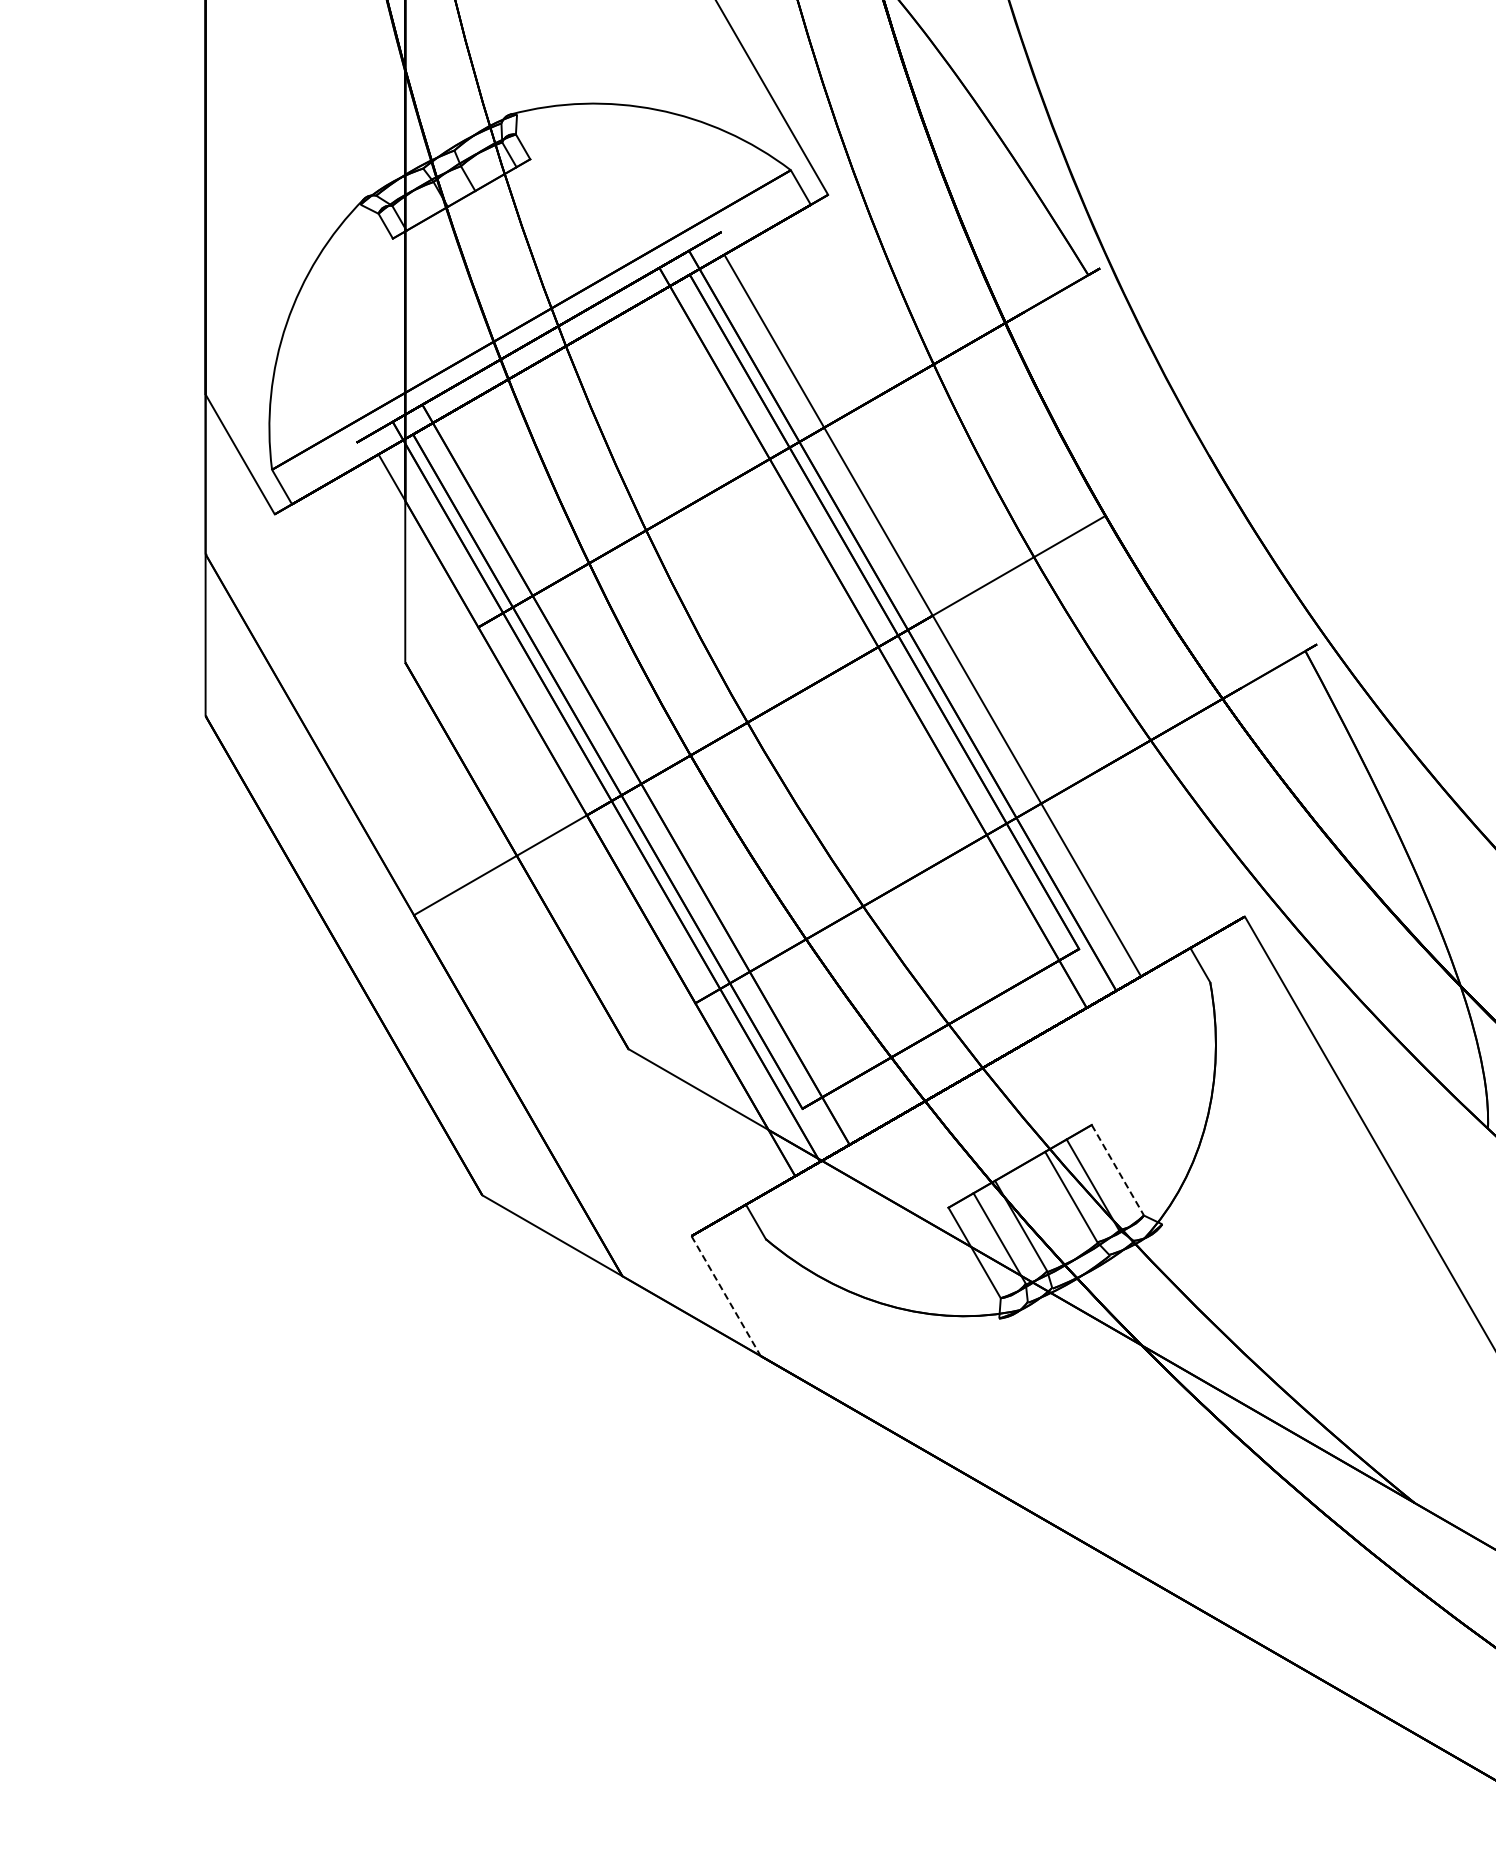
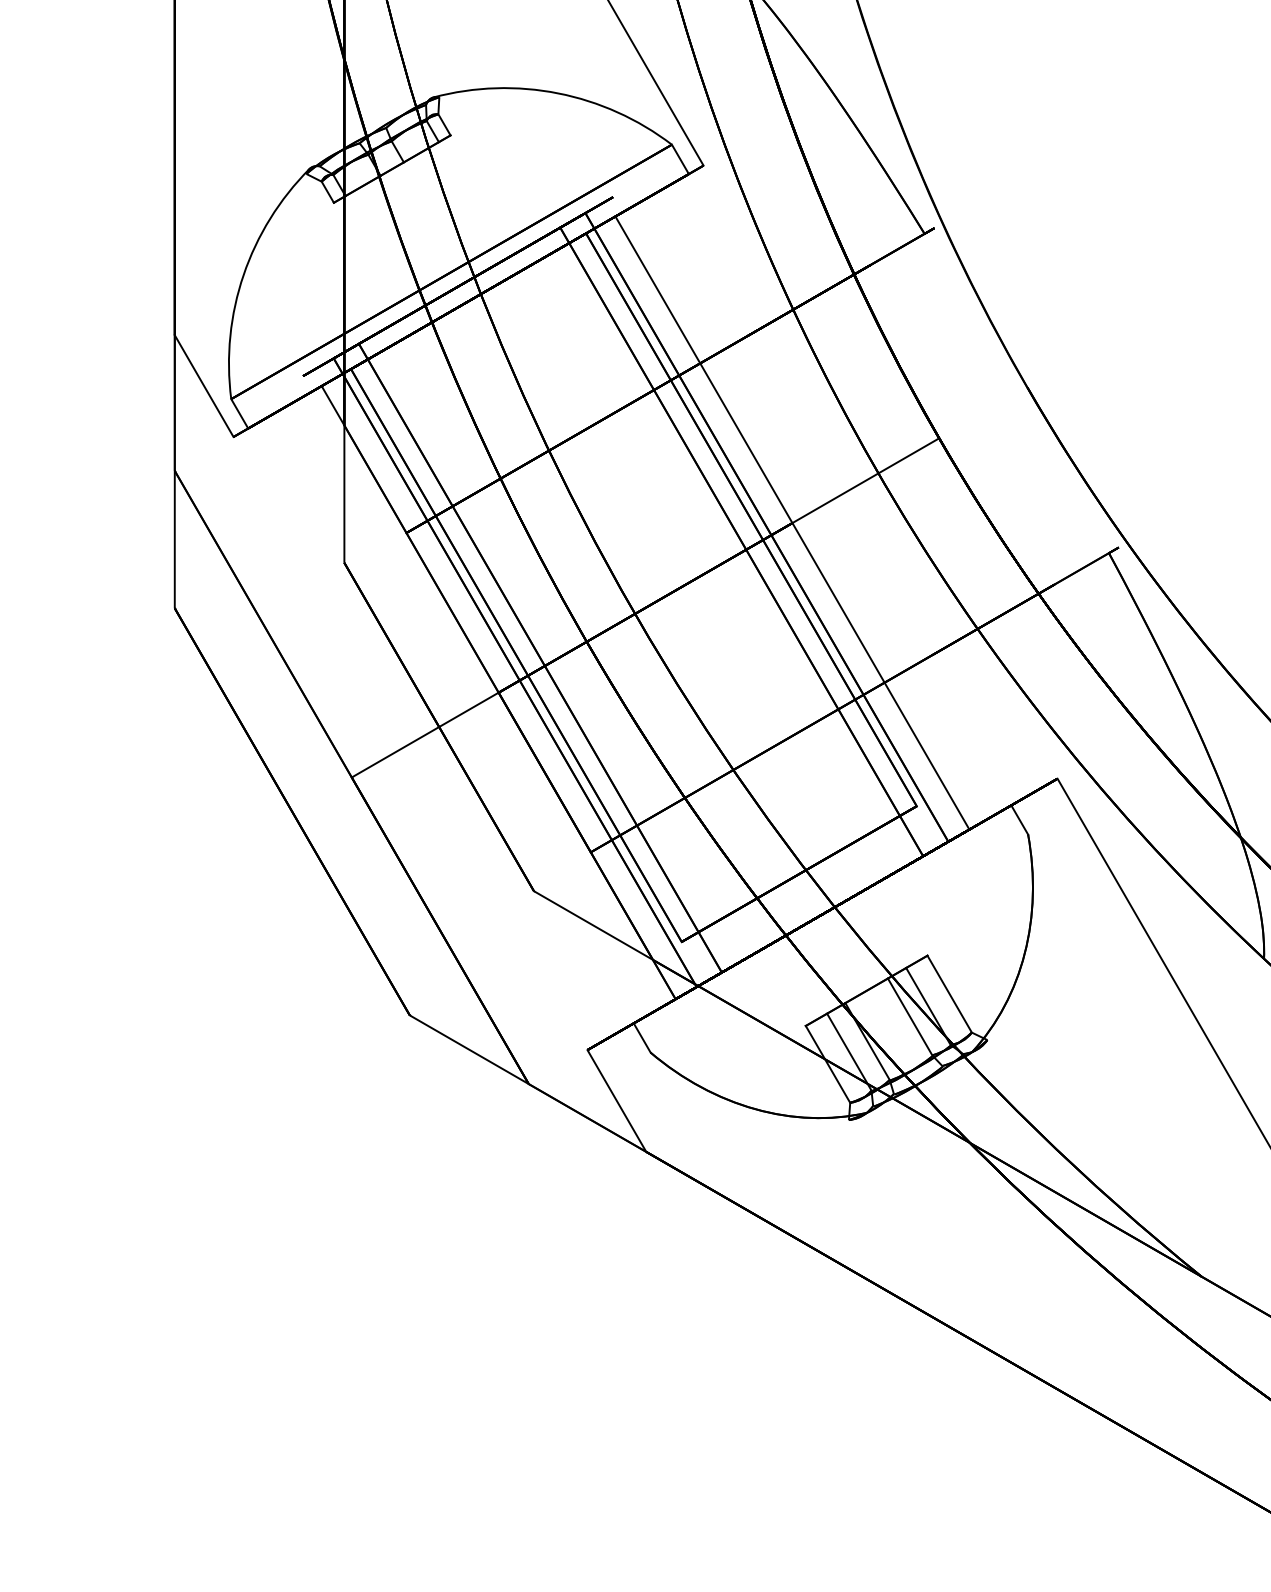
line: (1118, 1170) -> (950, 994), dashed -> solid
line: (726, 1296) -> (617, 1101), dashed -> solid

